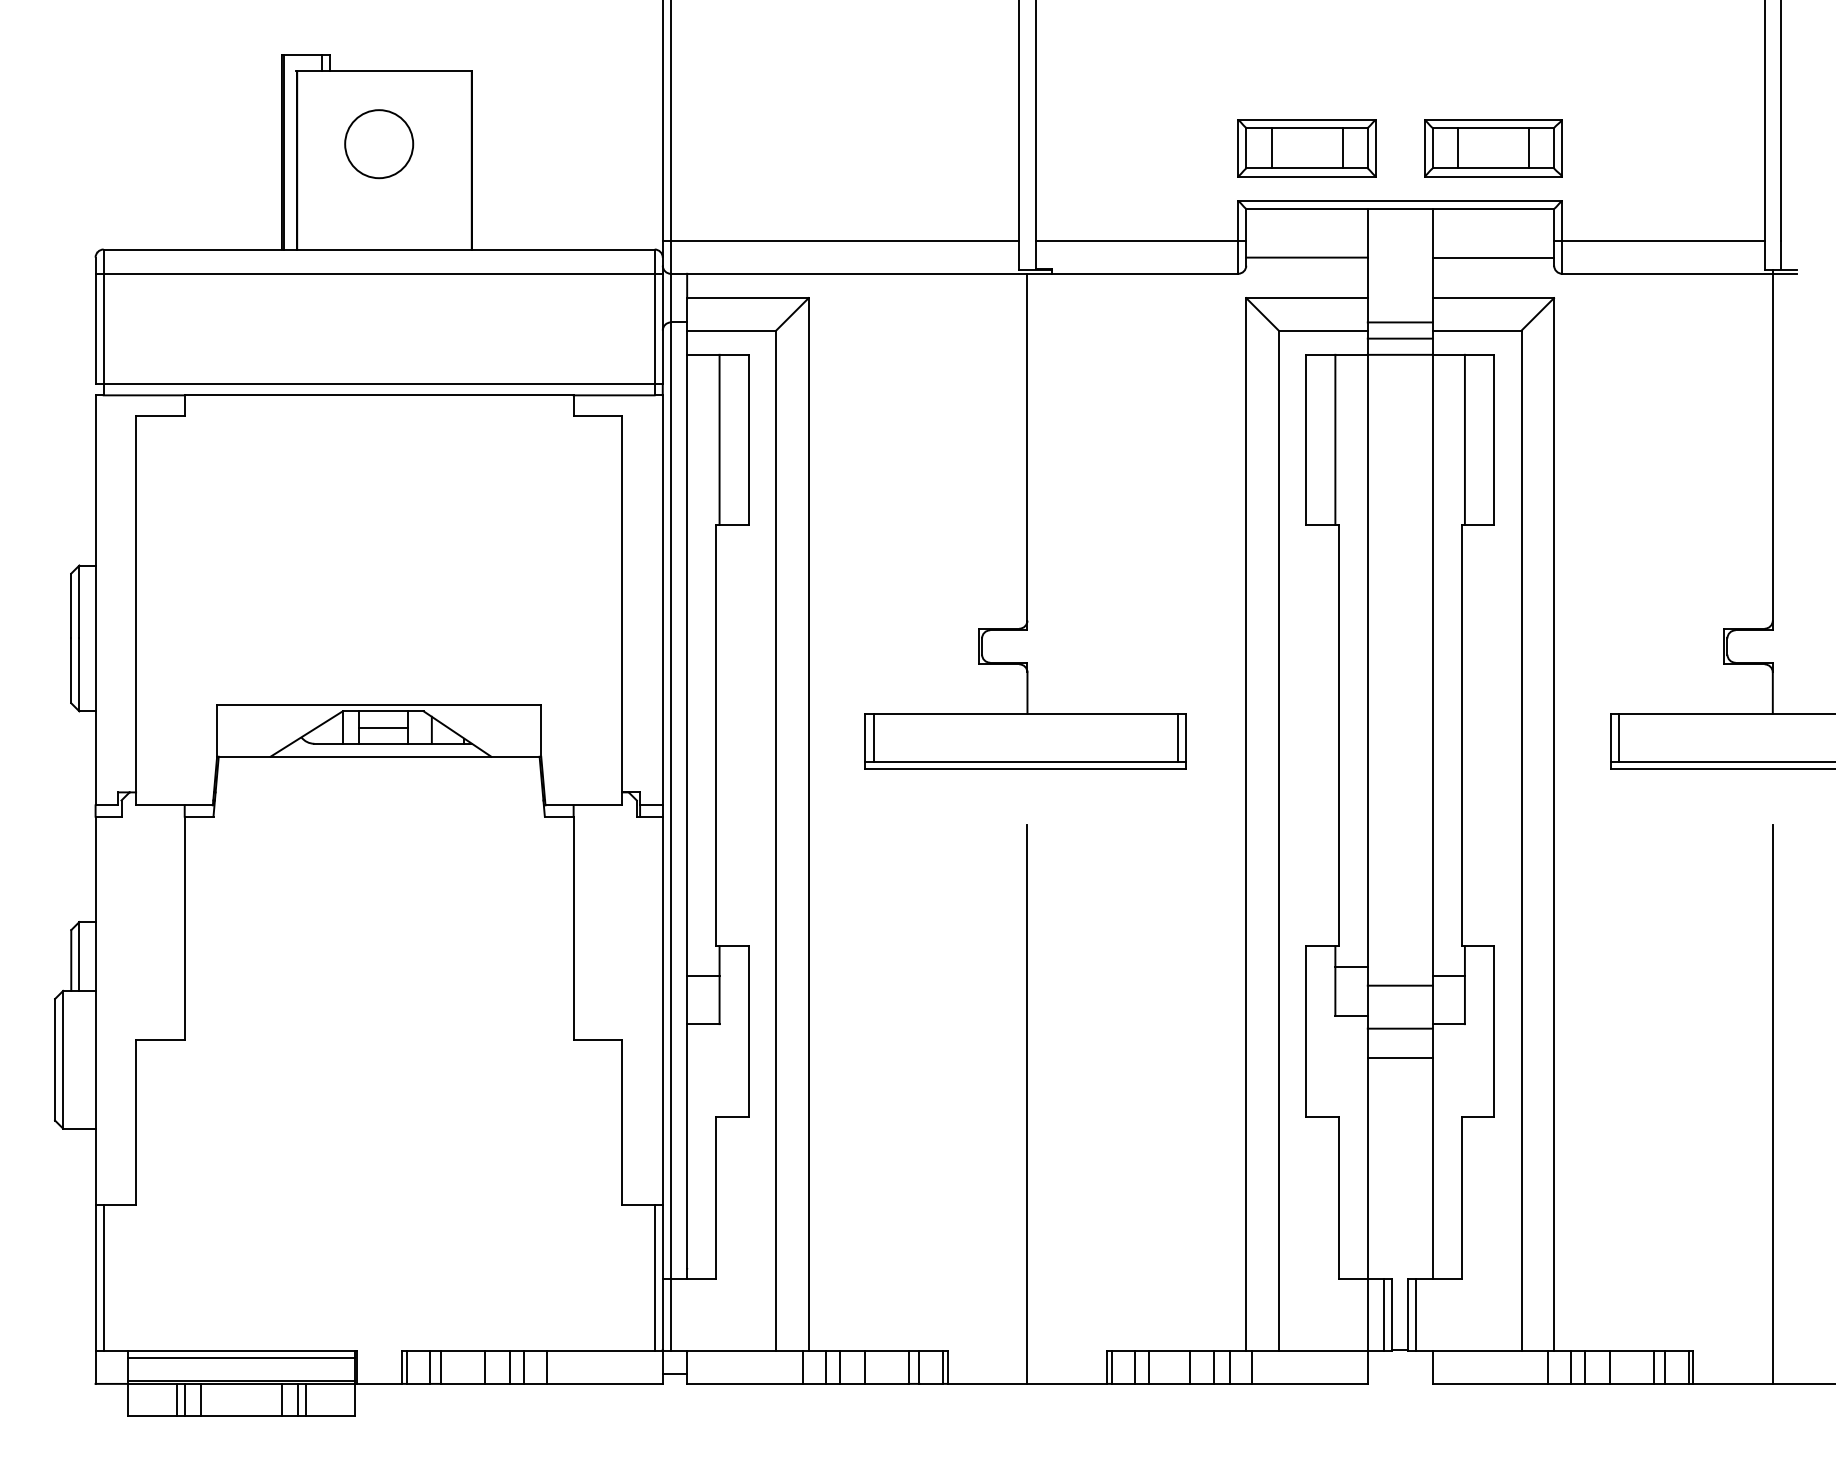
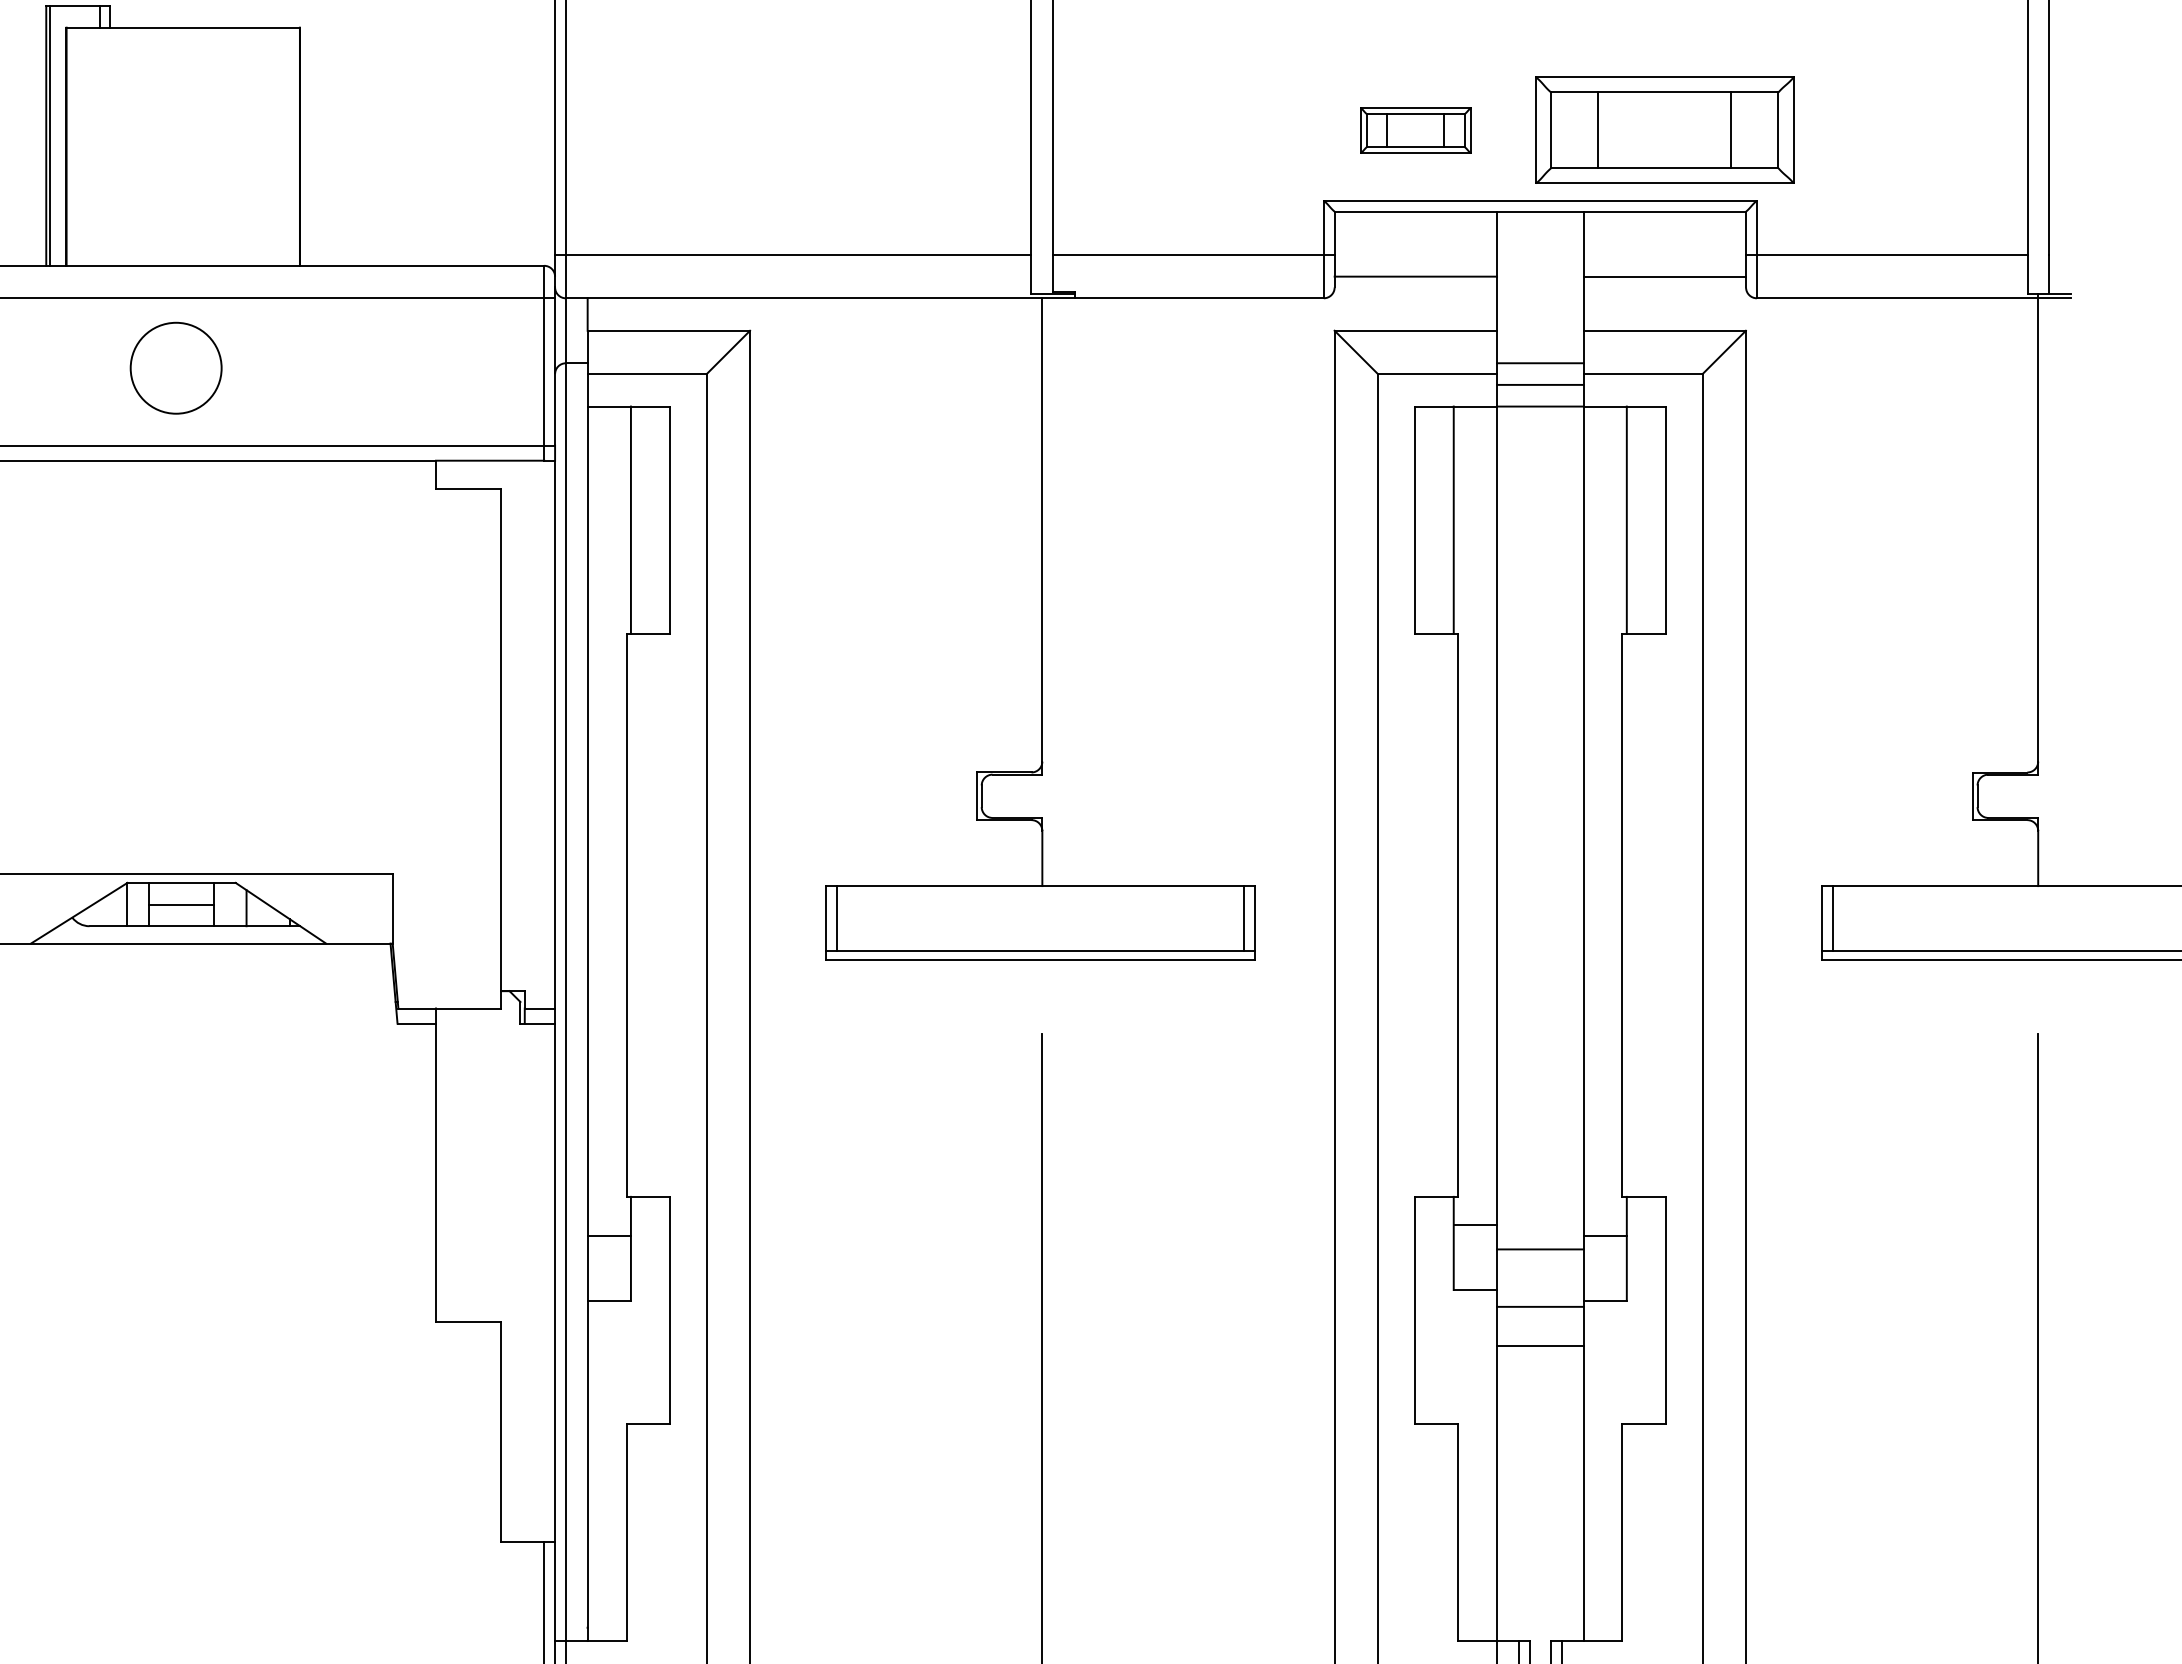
circle: (379, 144) -> (176, 368), moved
part: (1306, 148) -> (1415, 130), size x0.6
part: (1493, 148) -> (1665, 130), size x1.4

